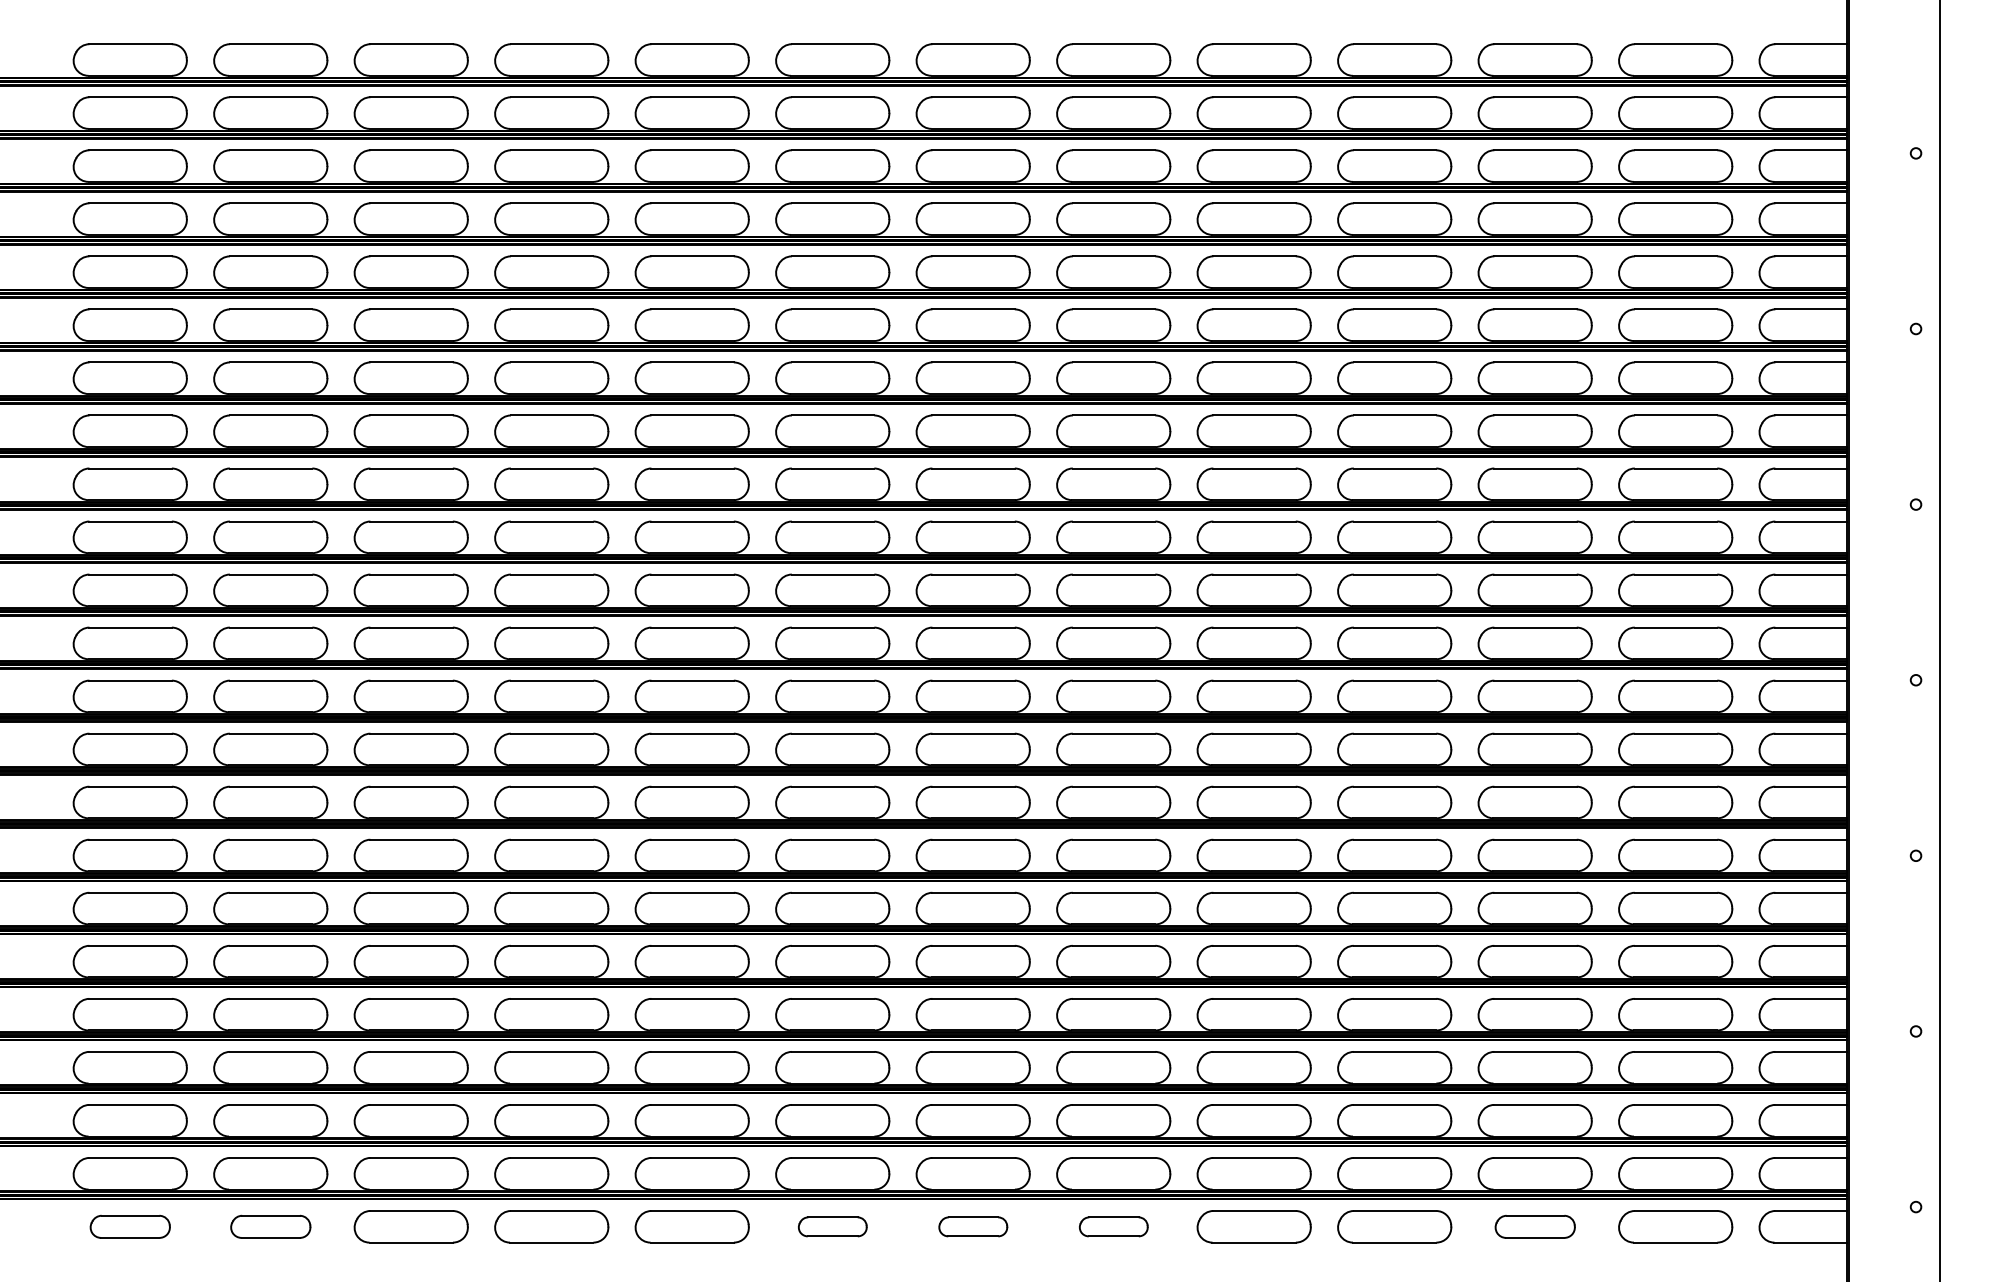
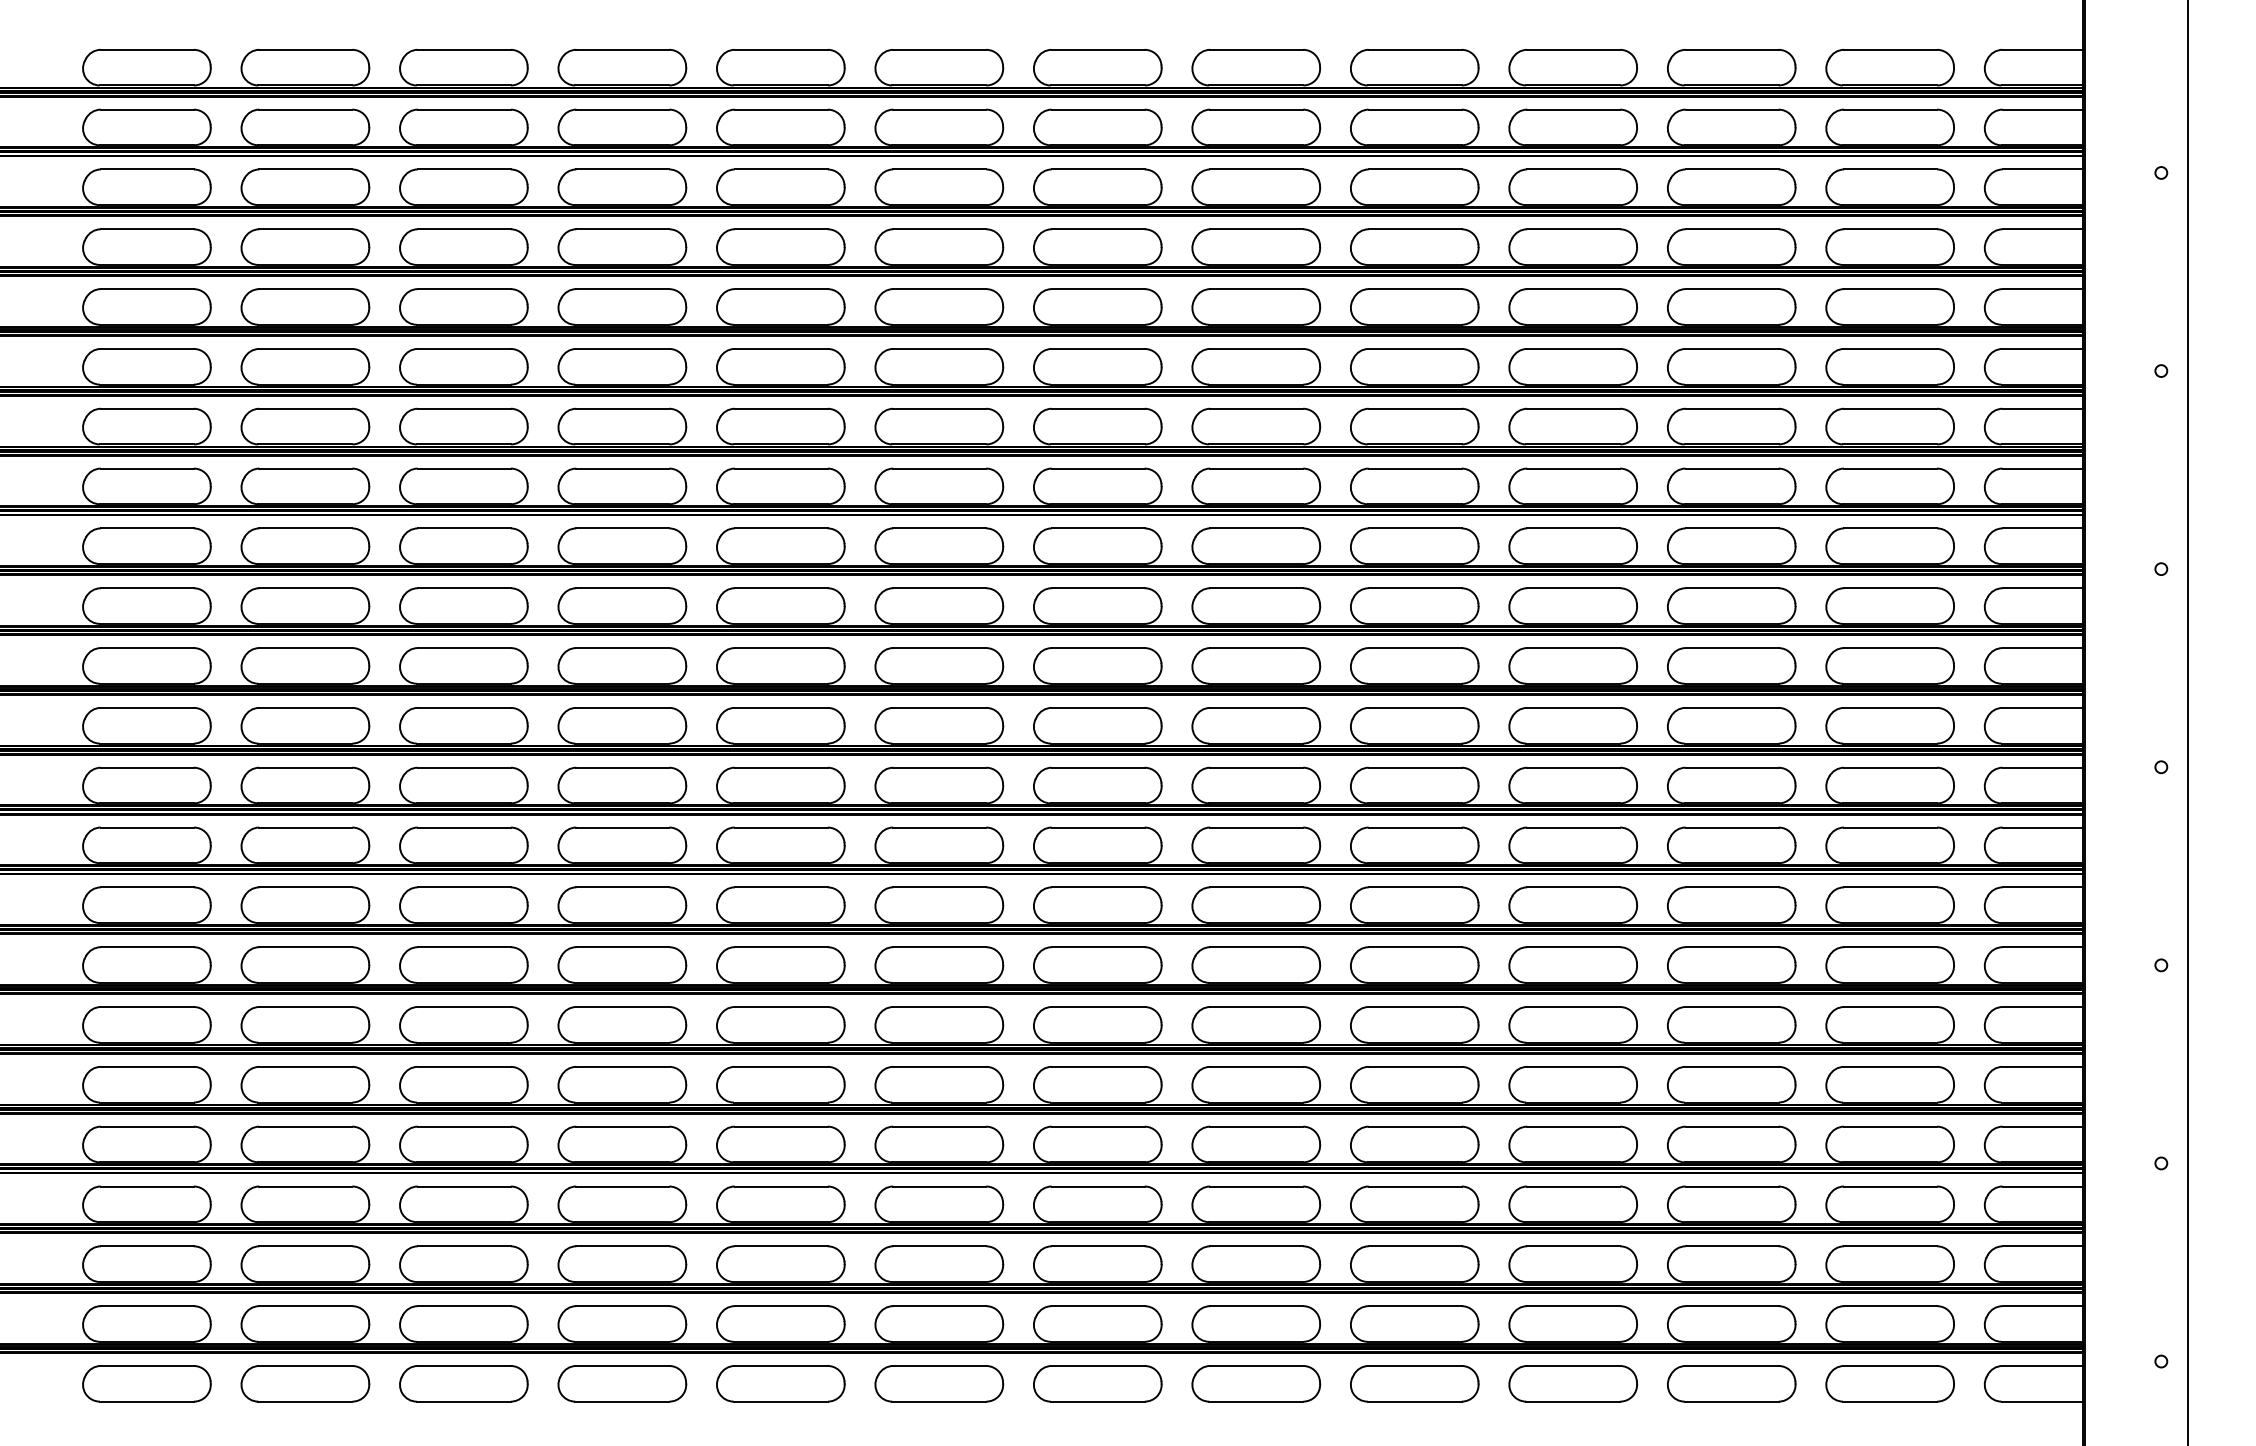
part: (129, 1226) -> (146, 1383), size x1.43
part: (270, 1226) -> (305, 1383), size x1.43
part: (832, 1226) -> (939, 1383), size x1.67
part: (972, 1226) -> (1097, 1383), size x1.67
part: (1113, 1226) -> (1256, 1383), size x1.67
part: (1535, 1226) -> (1731, 1383), size x1.43

